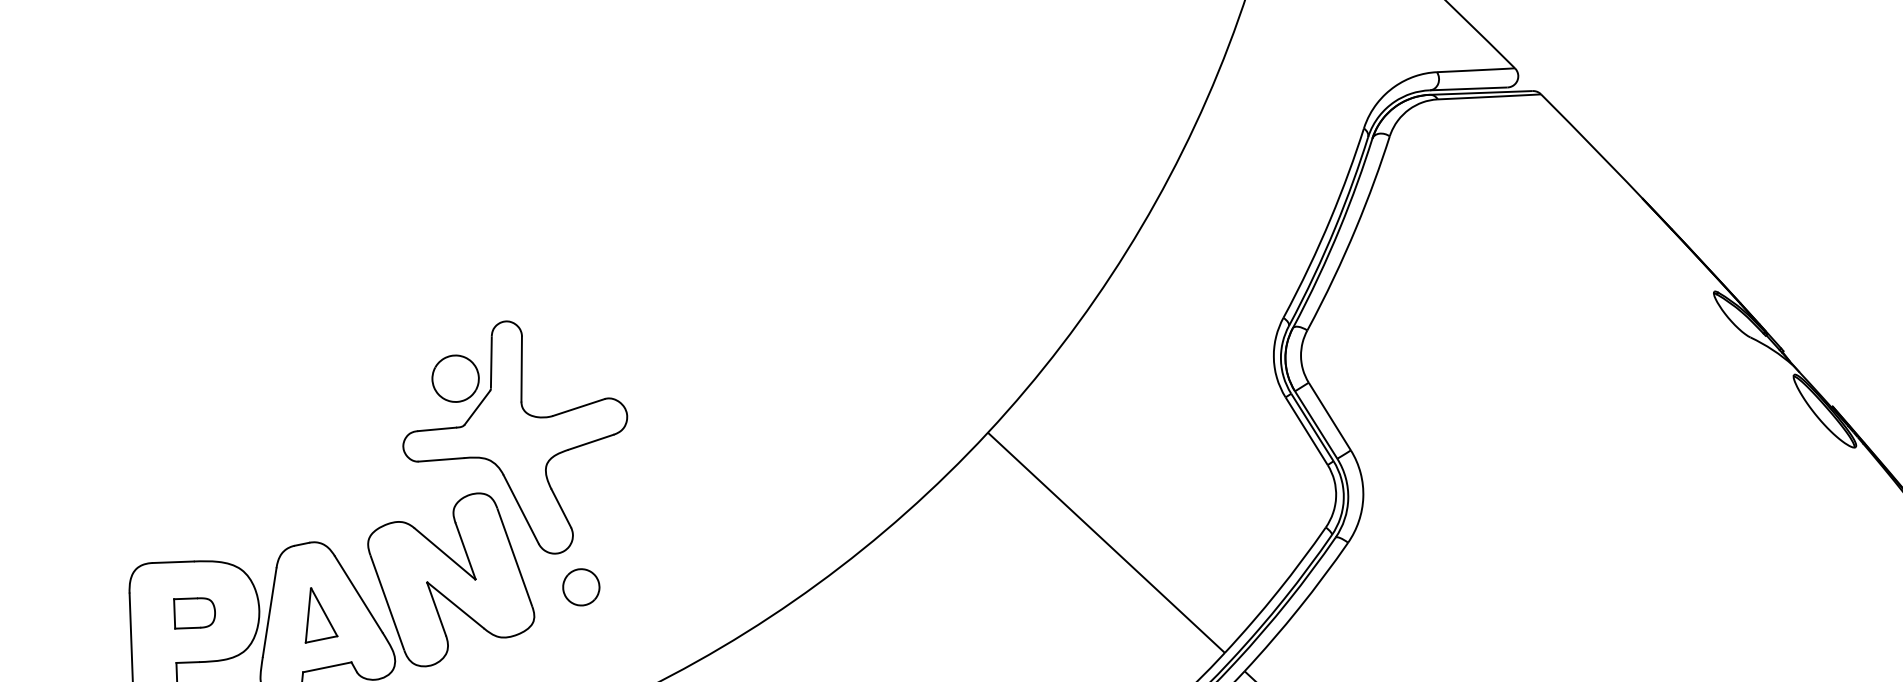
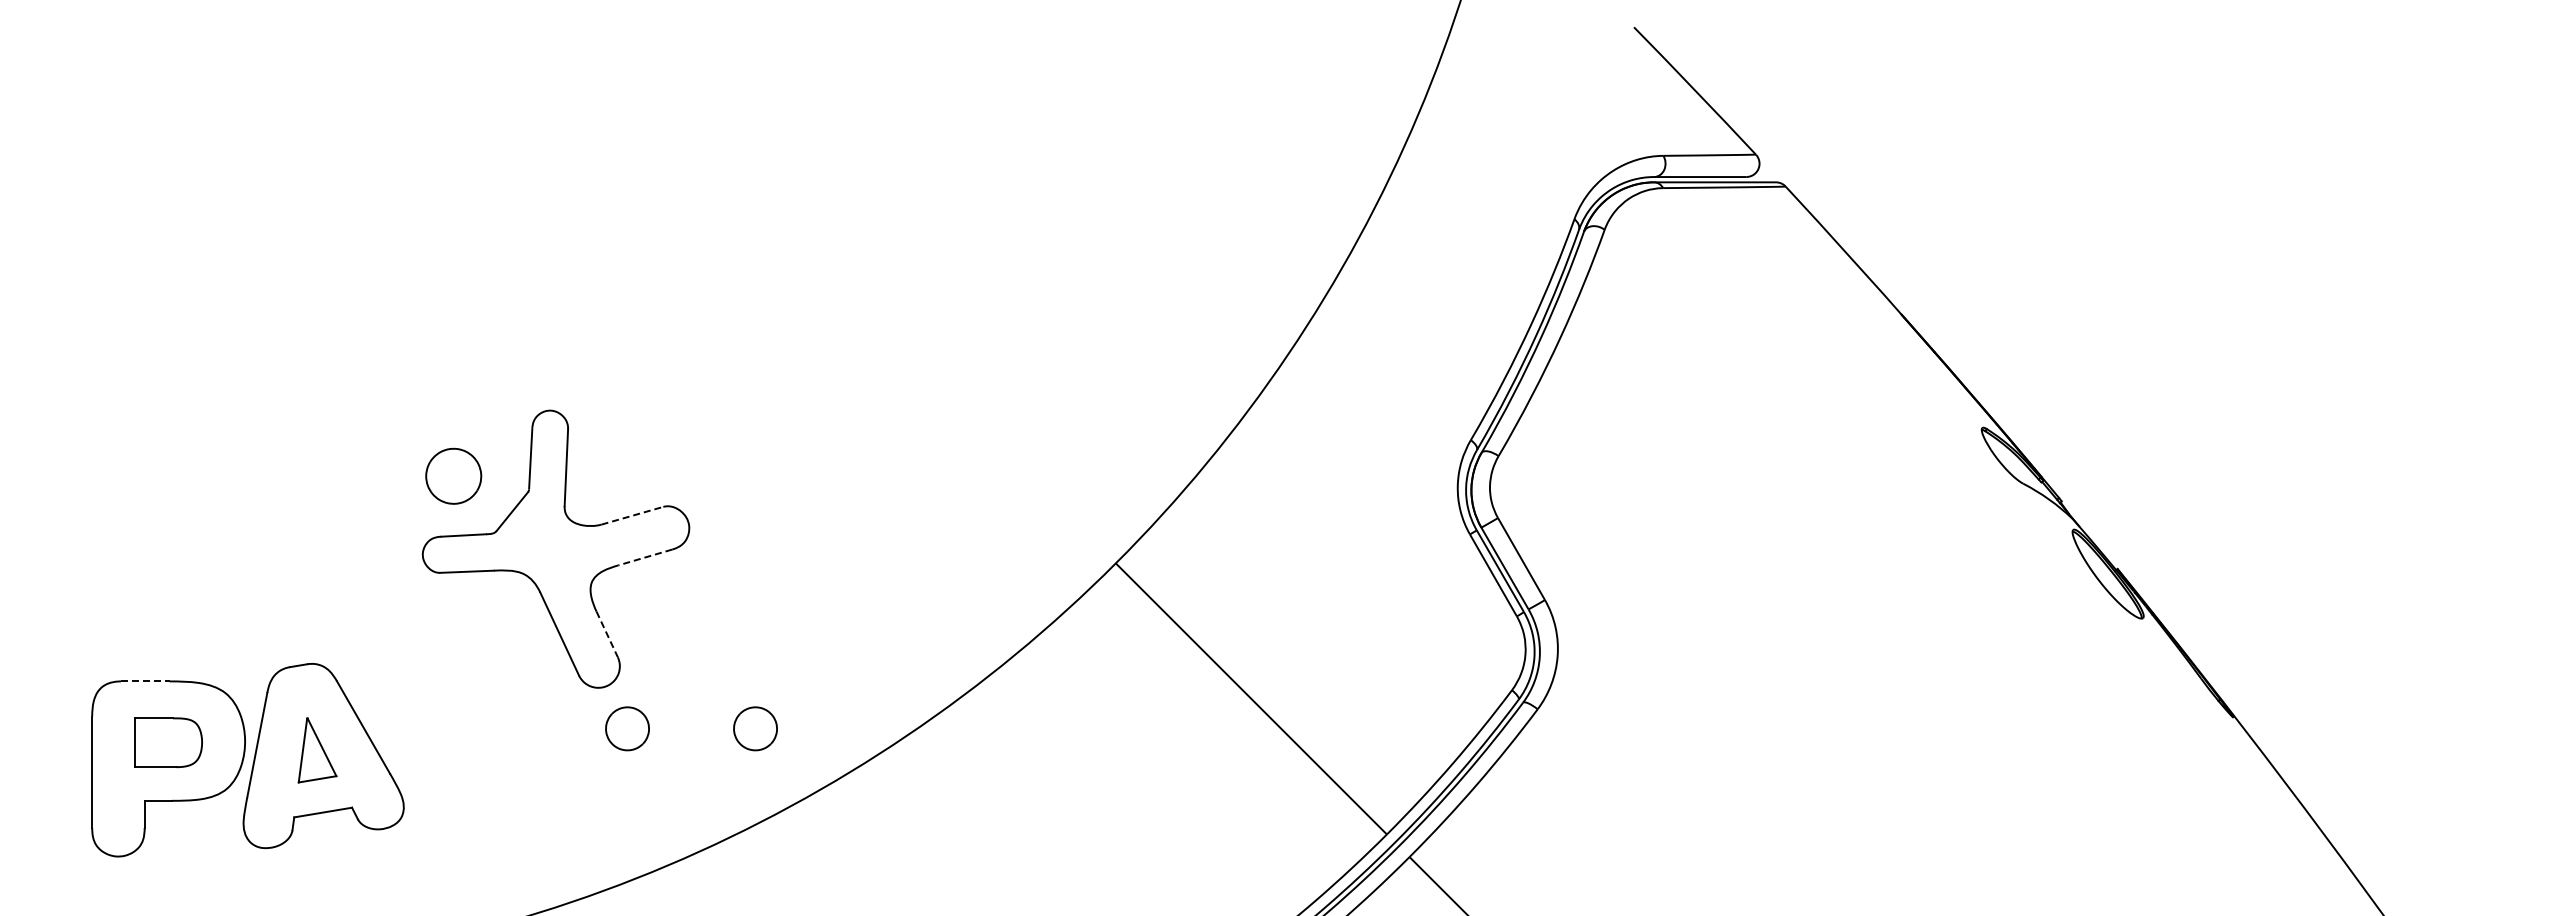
part: (455, 378) -> (453, 475), moved
line: (578, 407) -> (632, 515), solid -> dashed
line: (590, 442) -> (644, 557), solid -> dashed
line: (561, 508) -> (607, 634), solid -> dashed
line: (173, 562) -> (145, 681), solid -> dashed
part: (451, 580) -> (473, 714), removed
part: (689, 583) -> (755, 728), added
part: (194, 613) -> (168, 742), size x1.4

